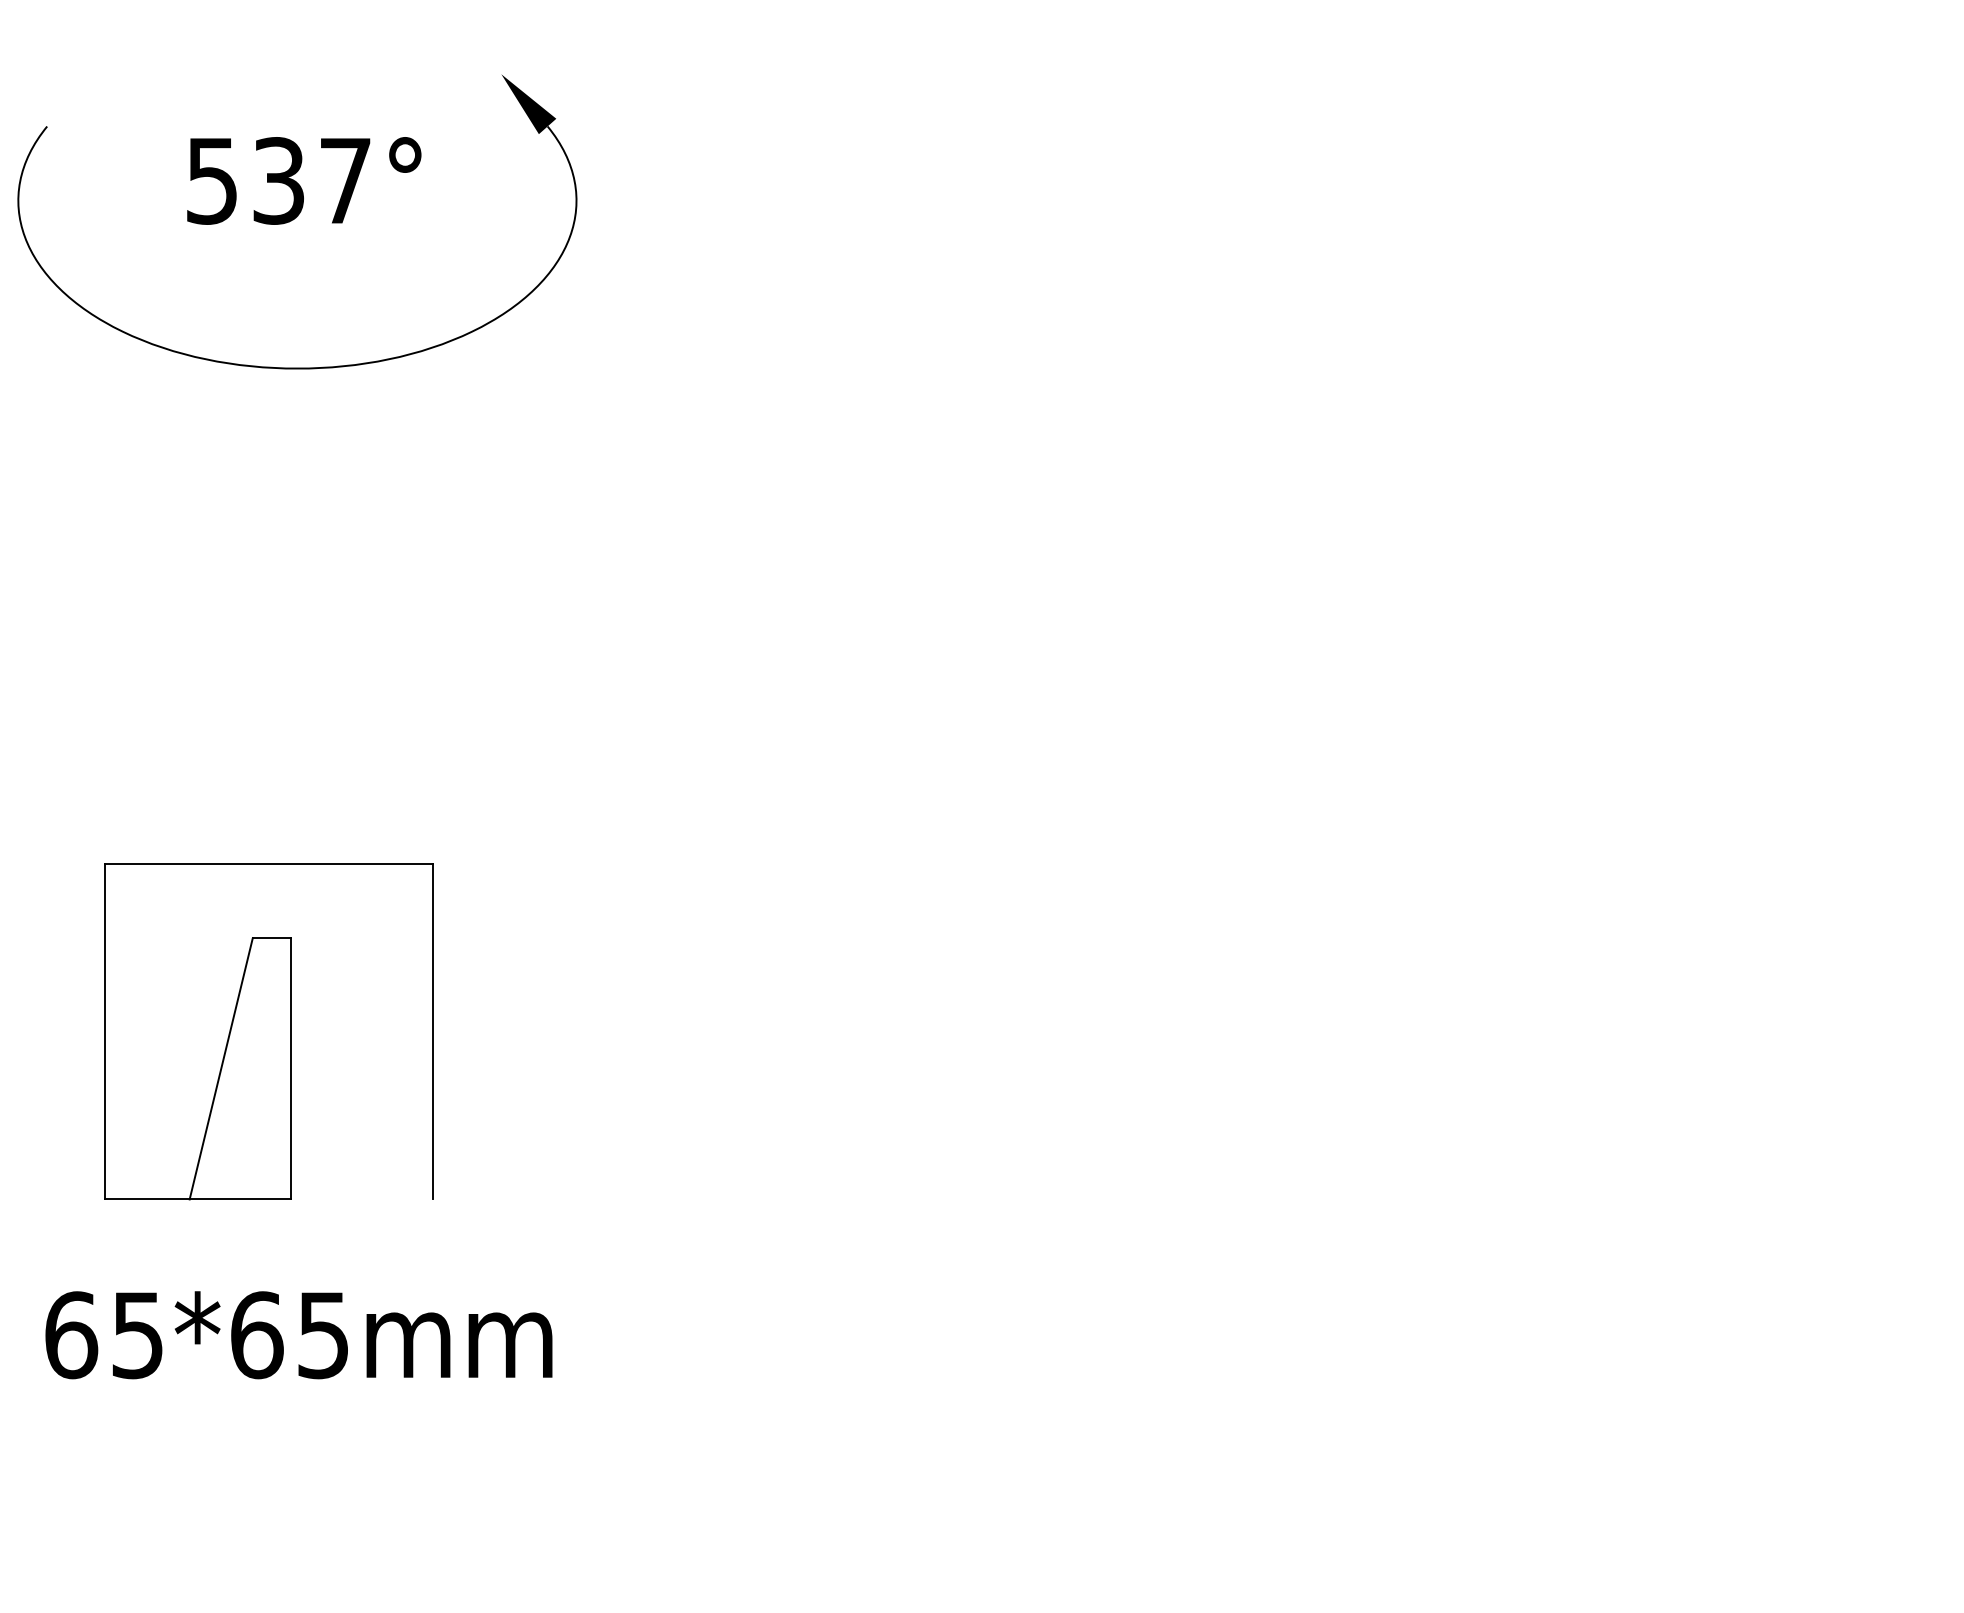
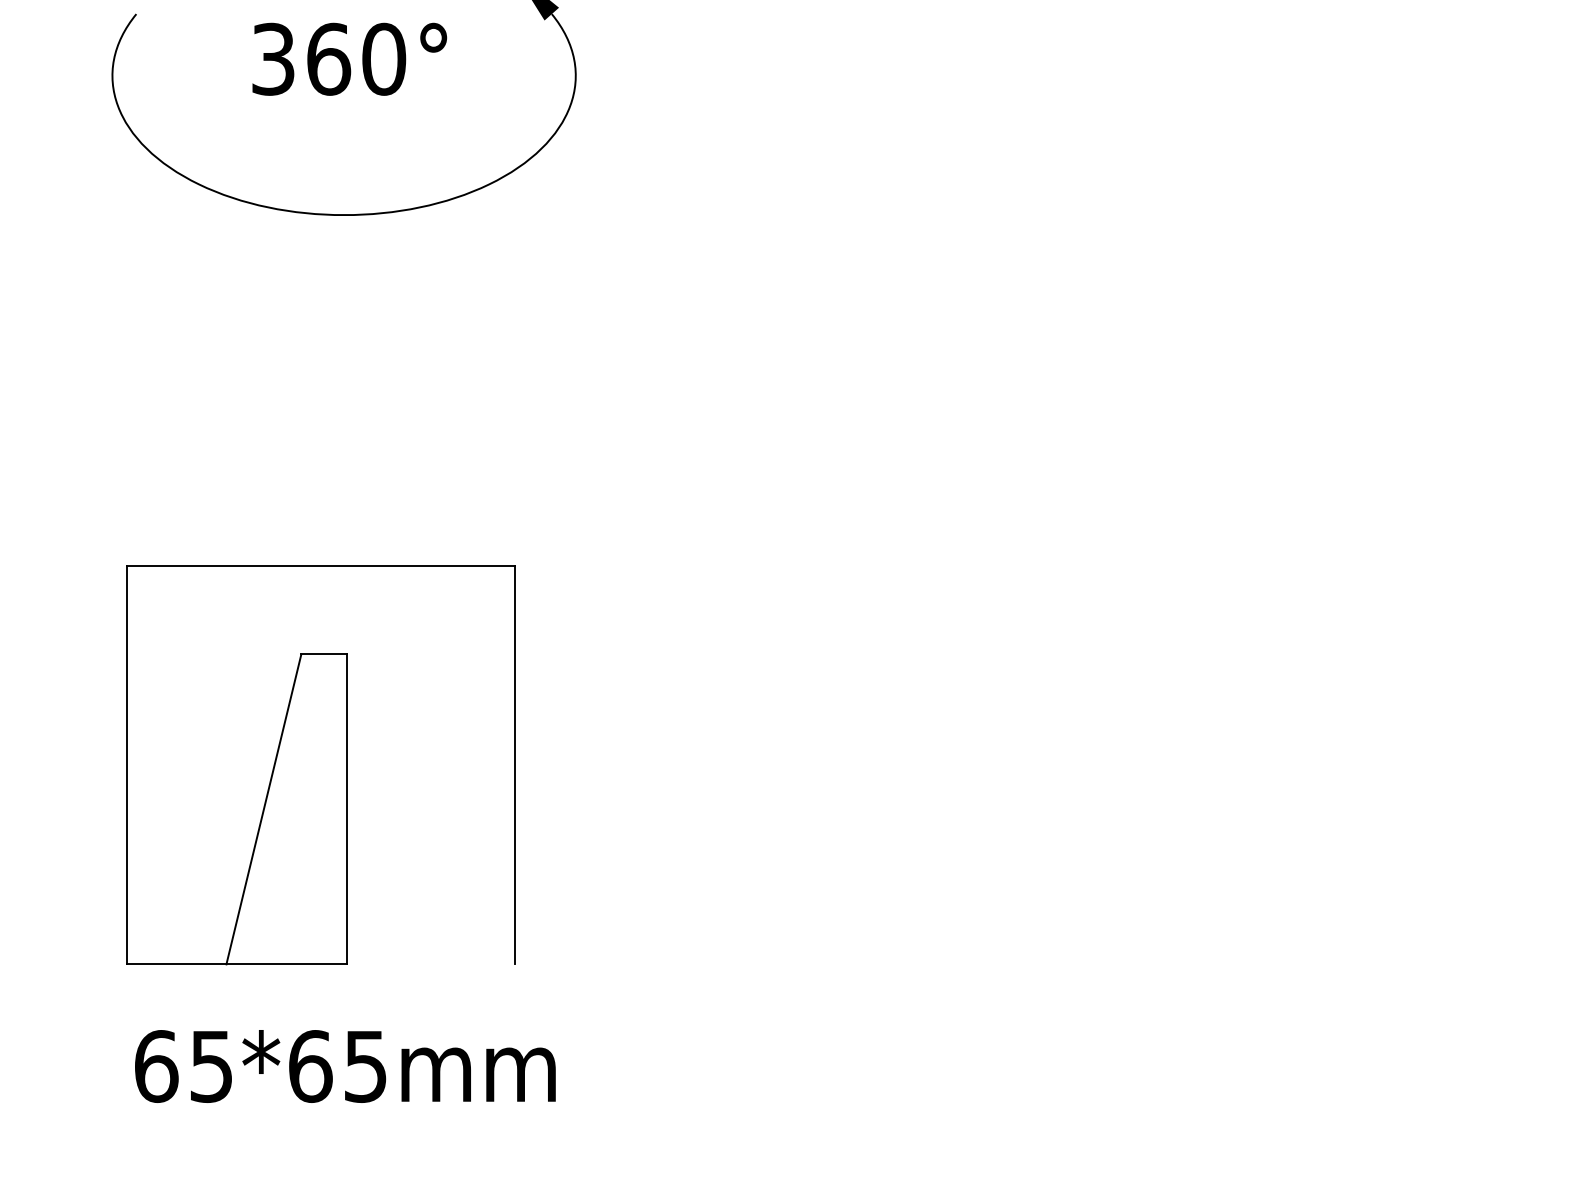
text: (279, 180) -> (329, 58), 537° -> 360°
part: (268, 1031) -> (320, 765), size x1.43
text: (298, 1335) -> (345, 1066), moved

